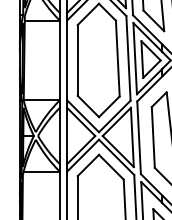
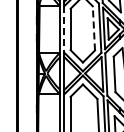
line: (117, 57) -> (93, 27), solid -> dashed
line: (67, 60) -> (64, 29), solid -> dashed

